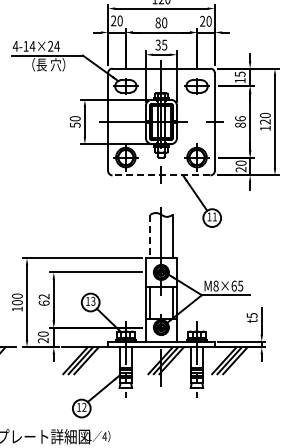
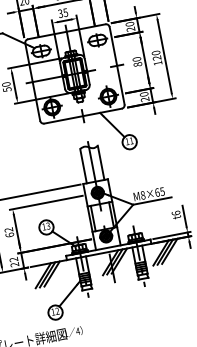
text: (239, 77) -> (129, 26), 15 -> 20
text: (240, 118) -> (136, 59), 86 -> 80
line: (161, 175) -> (83, 116), dashed -> solid
line: (150, 236) -> (83, 166), dashed -> solid
text: (251, 315) -> (175, 213), t5 -> t6
text: (43, 333) -> (13, 259), 20 -> 22

